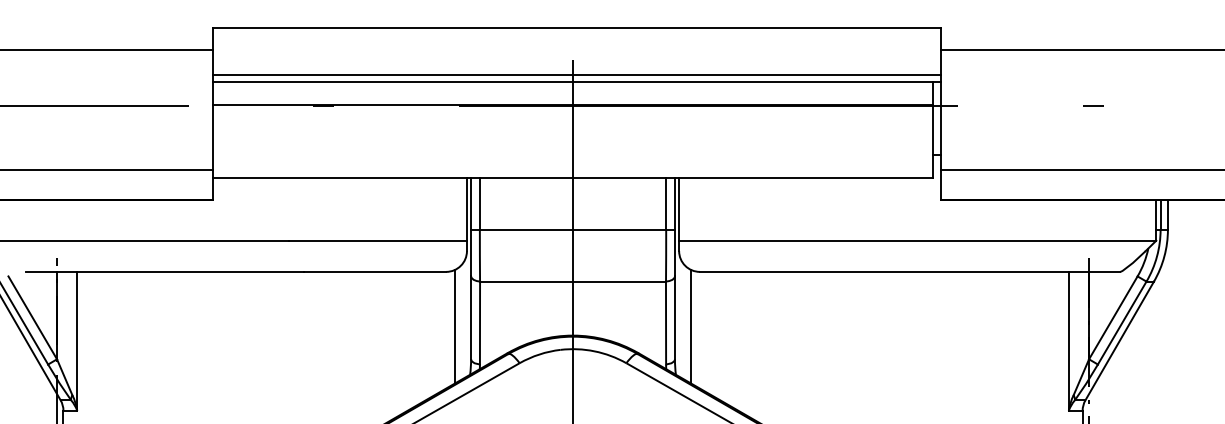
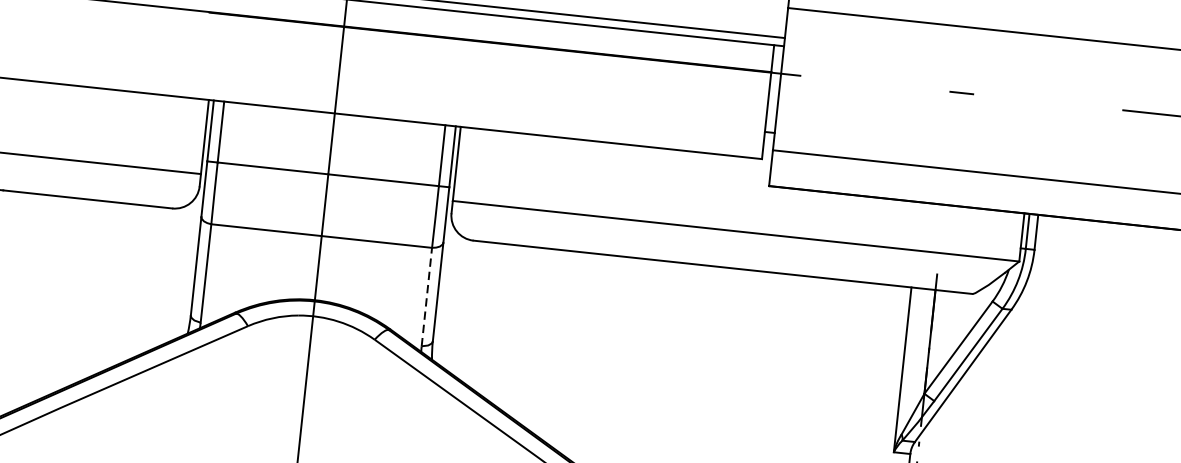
line: (666, 322) -> (427, 296), solid -> dashed
line: (455, 326) -> (176, 274), removed
line: (690, 326) -> (455, 304), removed

